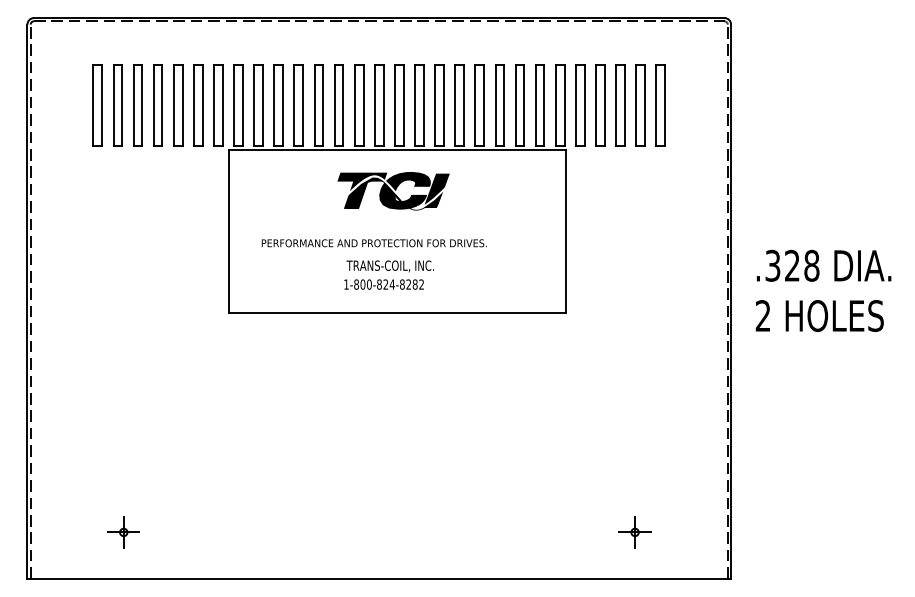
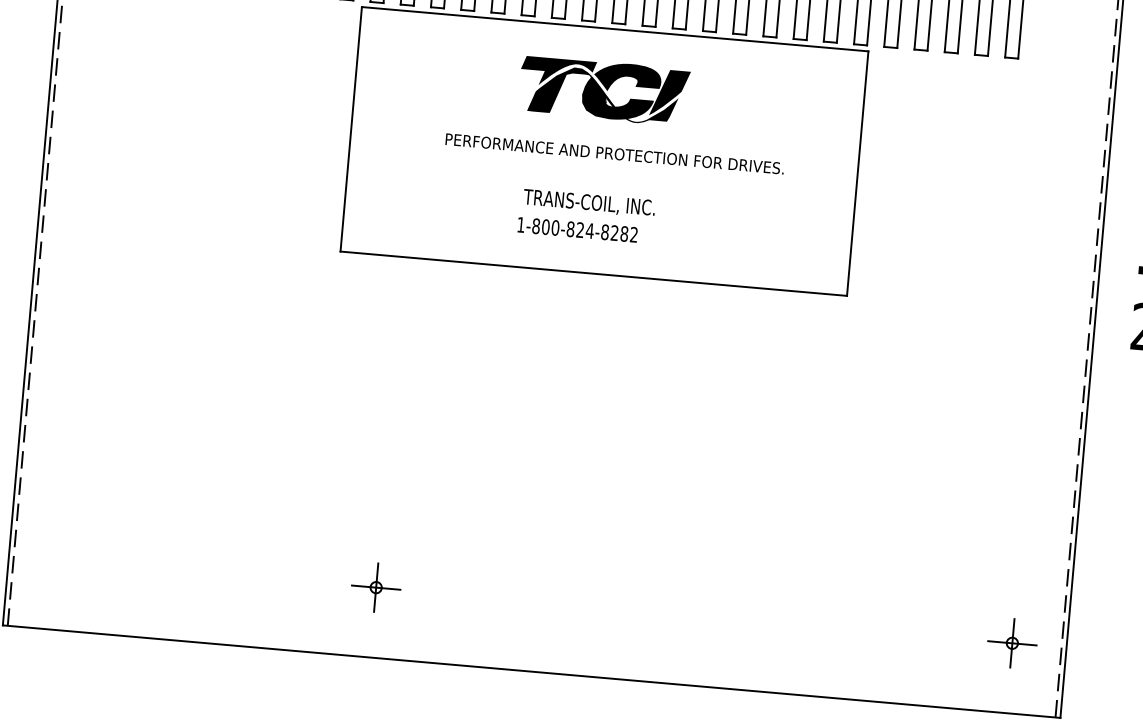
text: (373, 243) -> (613, 154), moved
part: (123, 532) -> (375, 587), moved
part: (634, 532) -> (1011, 643), moved

